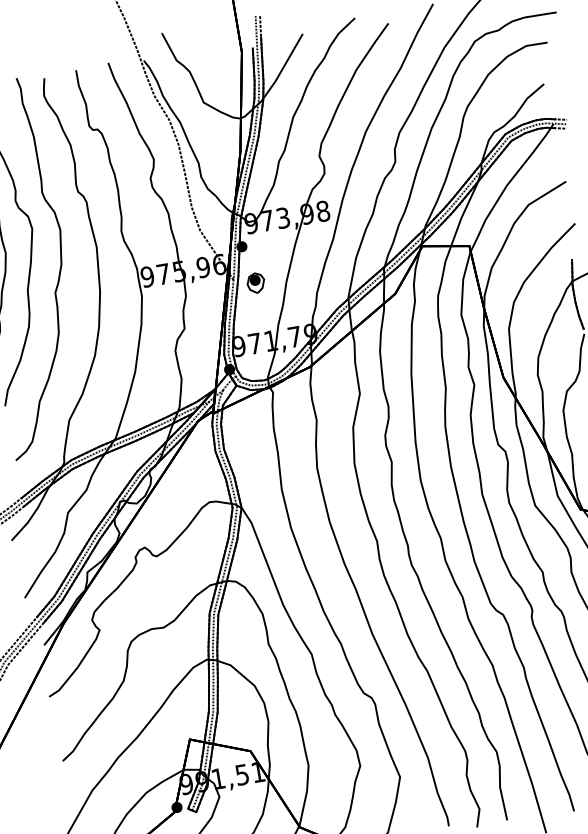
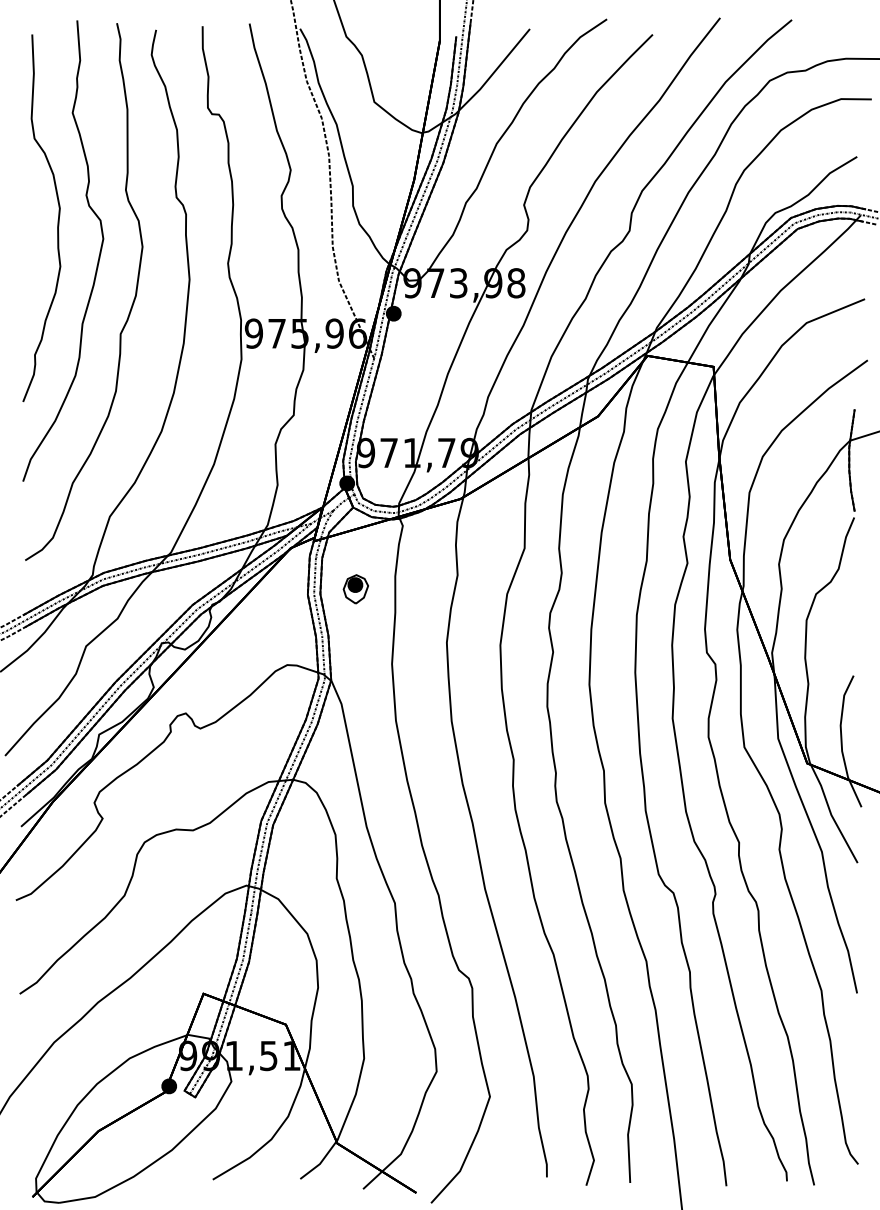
part: (255, 283) -> (355, 589), moved

